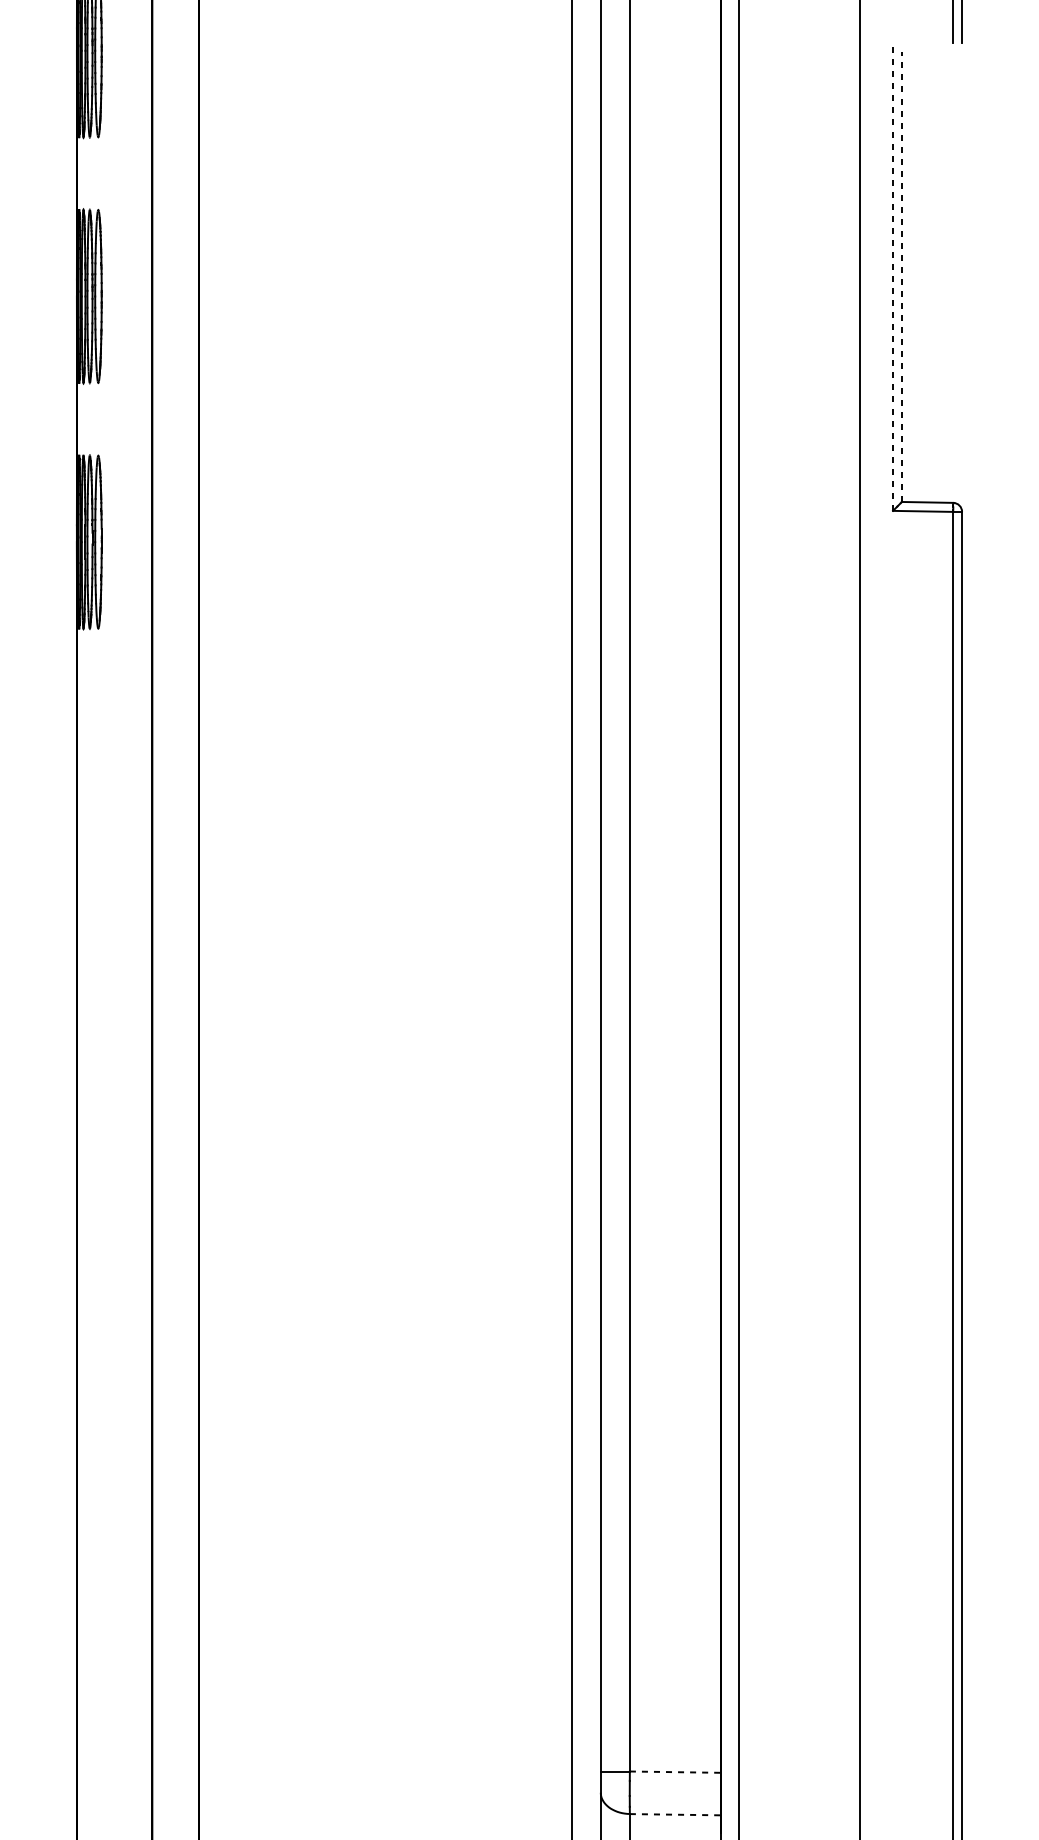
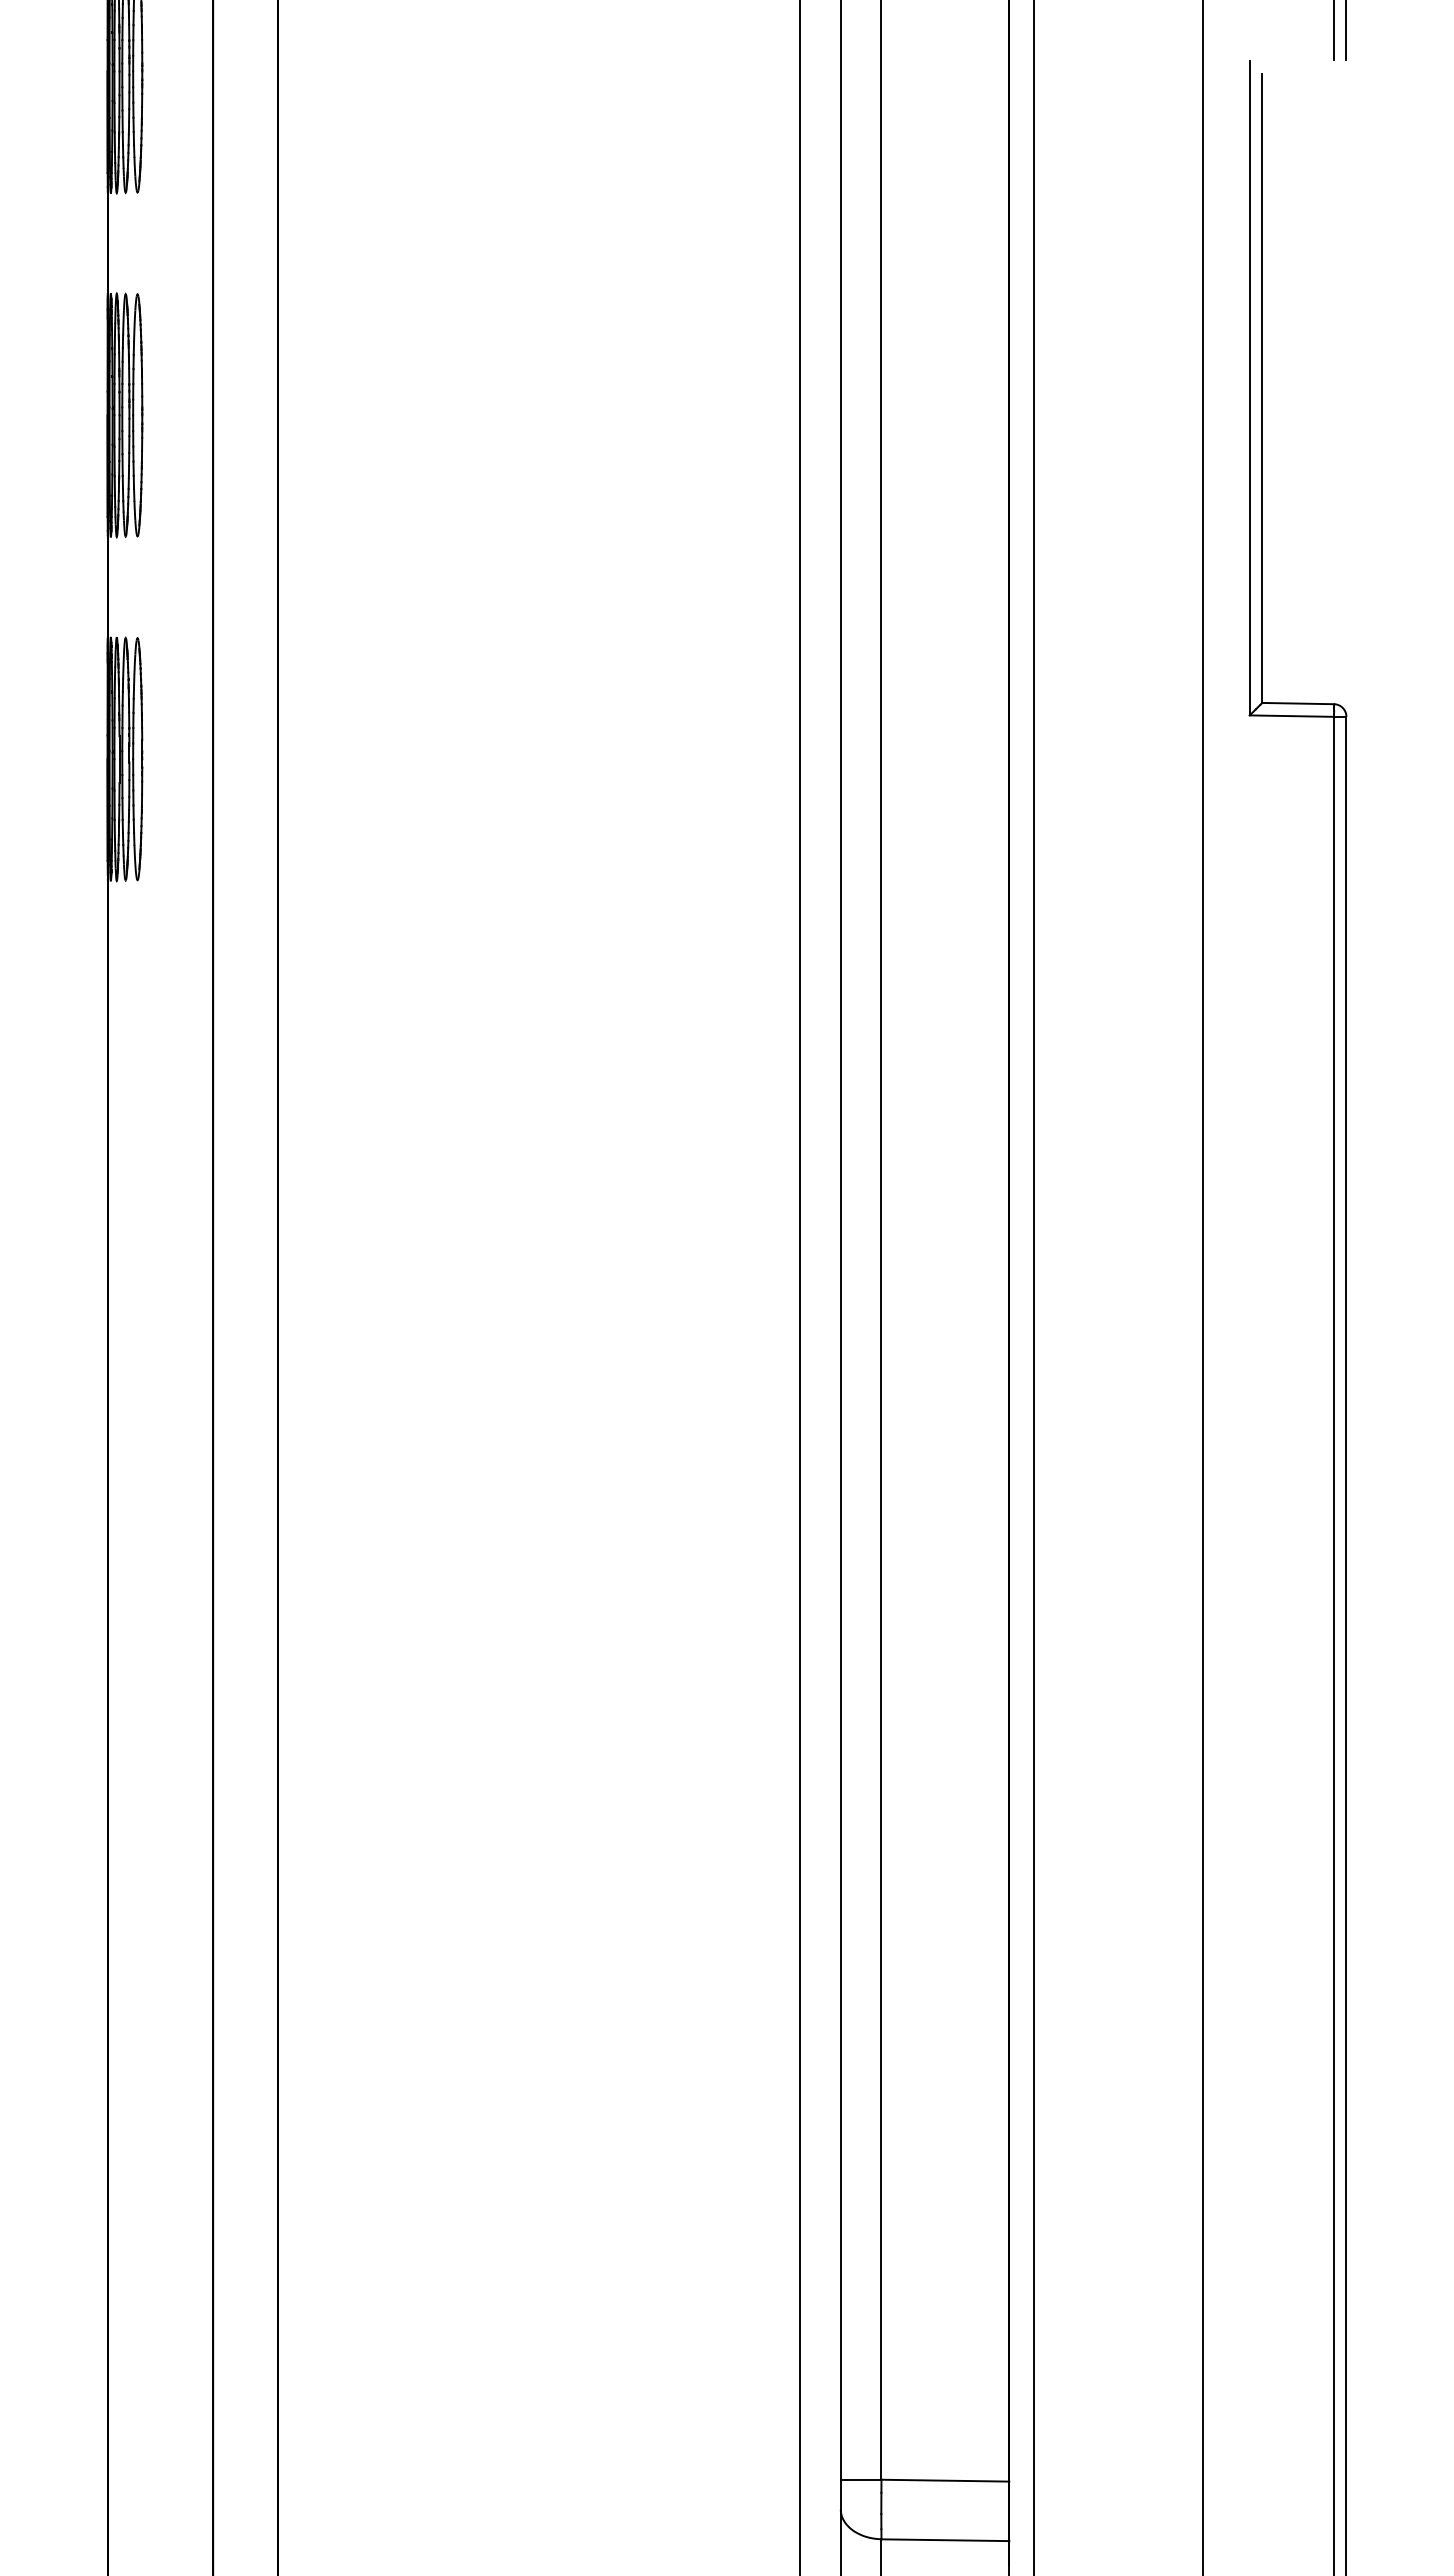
line: (892, 276) -> (1249, 387), dashed -> solid
line: (902, 277) -> (1262, 388), dashed -> solid
line: (675, 1772) -> (945, 2480), dashed -> solid
line: (675, 1814) -> (945, 2540), dashed -> solid

